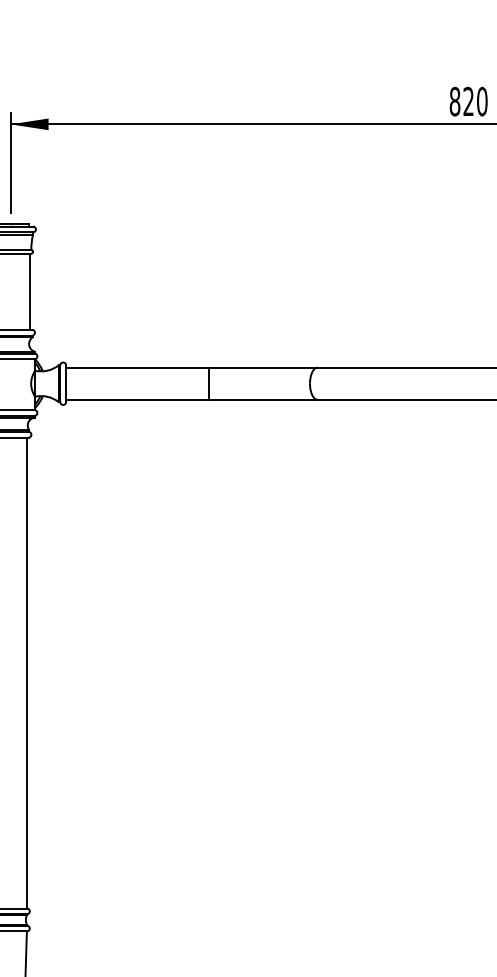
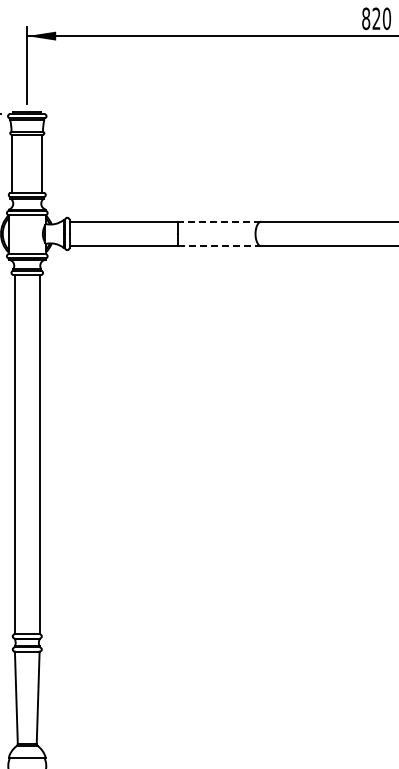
line: (262, 367) -> (219, 221), solid -> dashed
line: (262, 400) -> (219, 246), solid -> dashed

